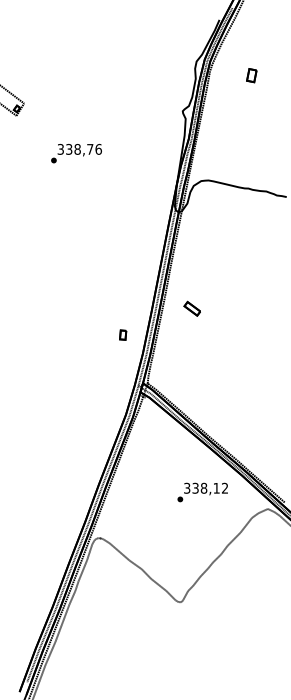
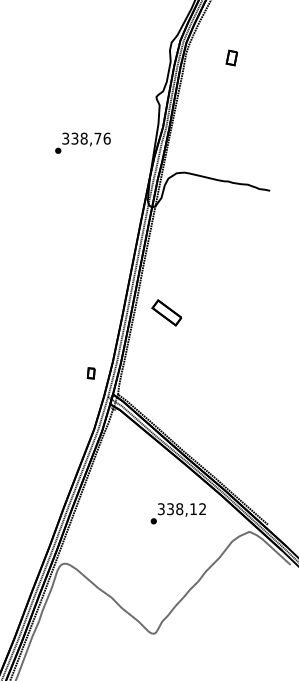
text: (76, 153) -> (82, 143), moved
part: (192, 308) -> (167, 312), size x1.67
part: (123, 334) -> (91, 372), moved

